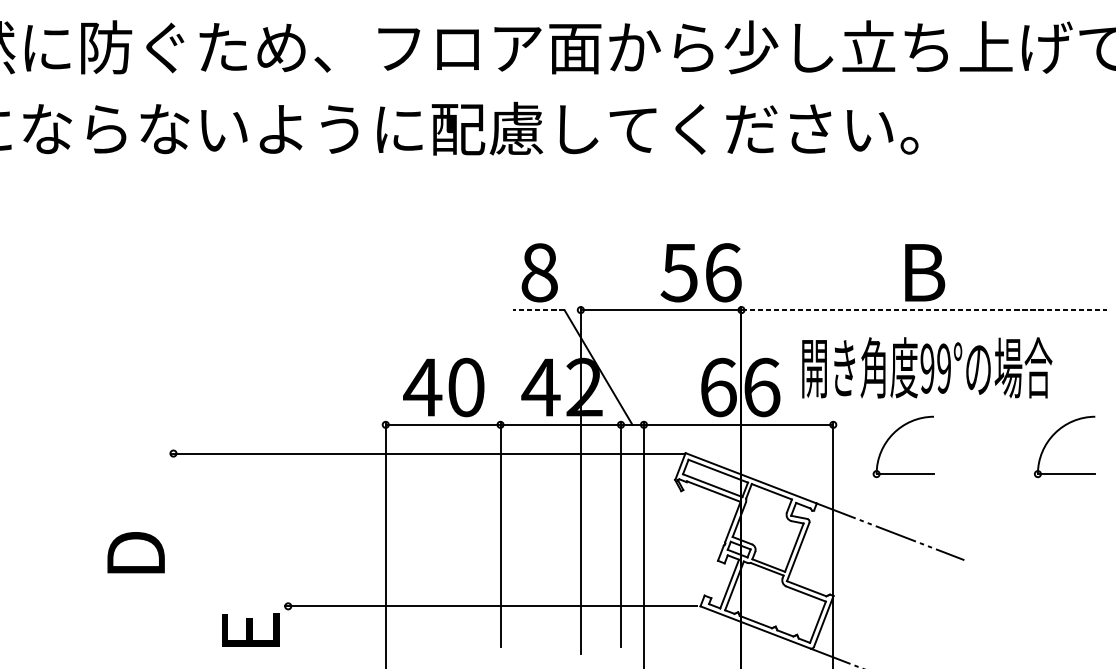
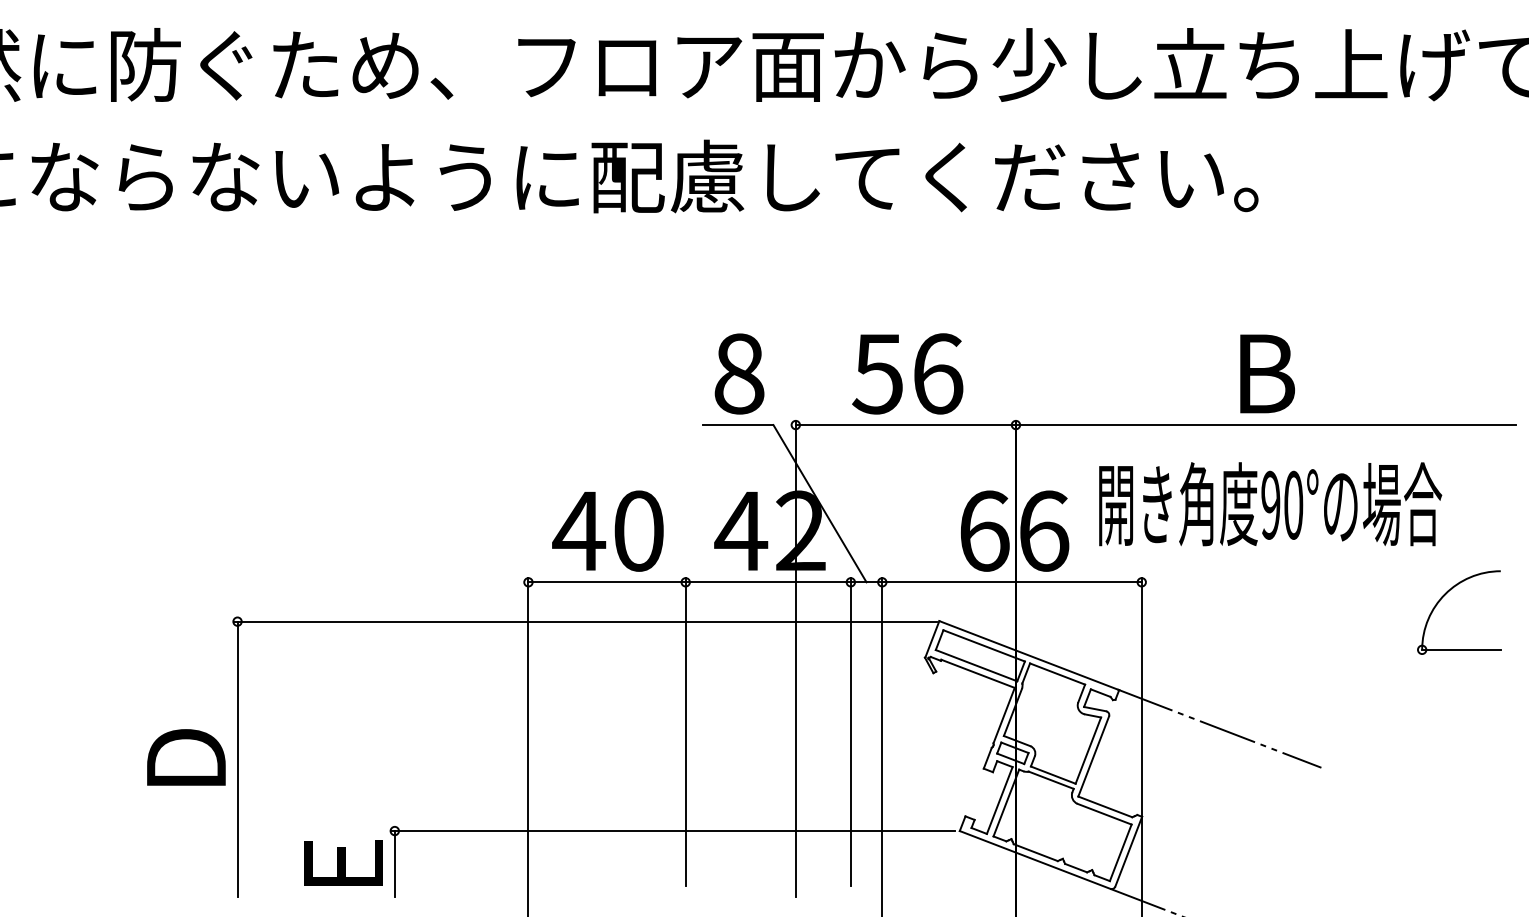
text: (701, 272) -> (907, 373), moved
line: (538, 310) -> (737, 425), dashed -> solid
line: (924, 310) -> (1266, 425), dashed -> solid
text: (944, 368) -> (1293, 504), 99° -> 90°
part: (892, 435) -> (1223, 596), removed
line: (173, 553) -> (237, 758), added
line: (288, 630) -> (394, 863), added

